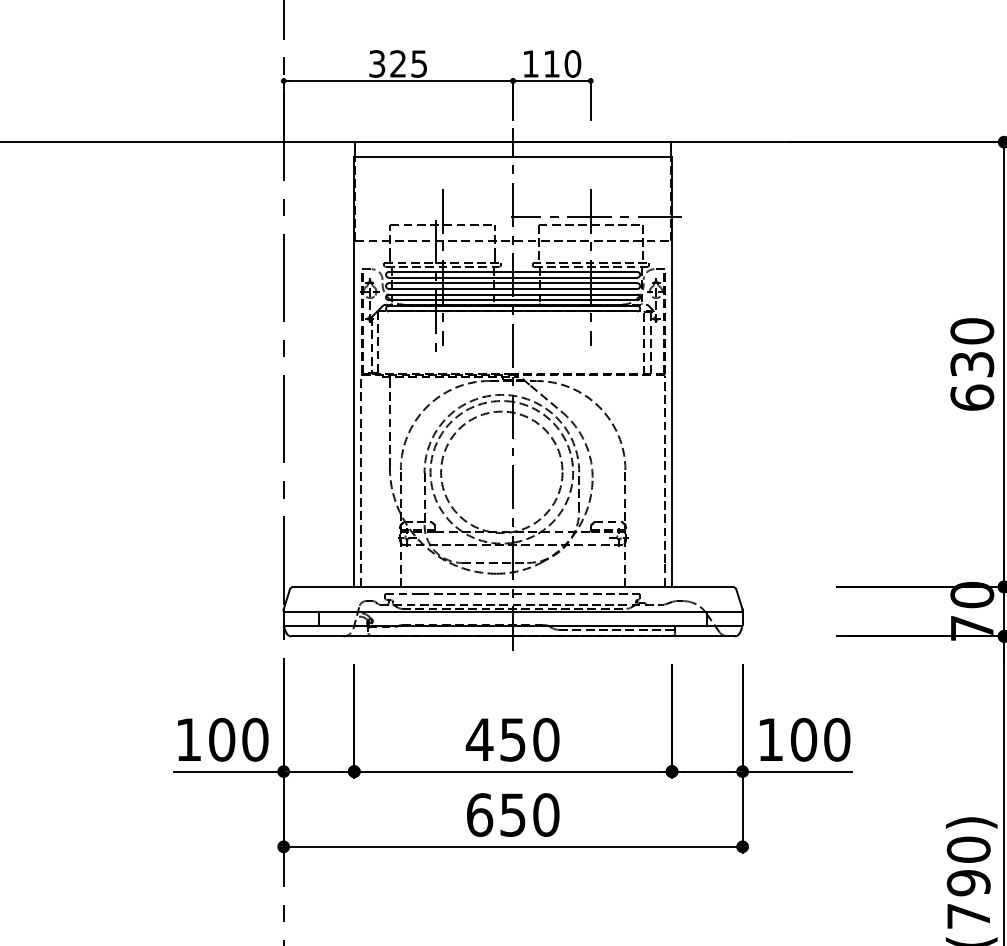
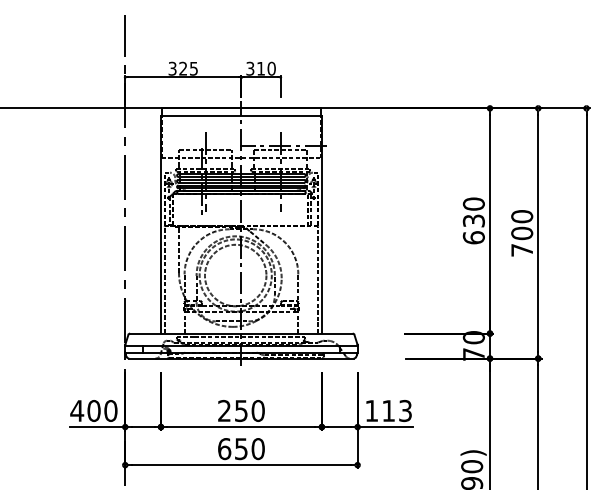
text: (531, 63) -> (250, 68), 110 -> 310
text: (189, 738) -> (77, 410), 100 -> 400
text: (479, 738) -> (224, 410), 450 -> 250
text: (821, 740) -> (397, 411), 100 -> 113

